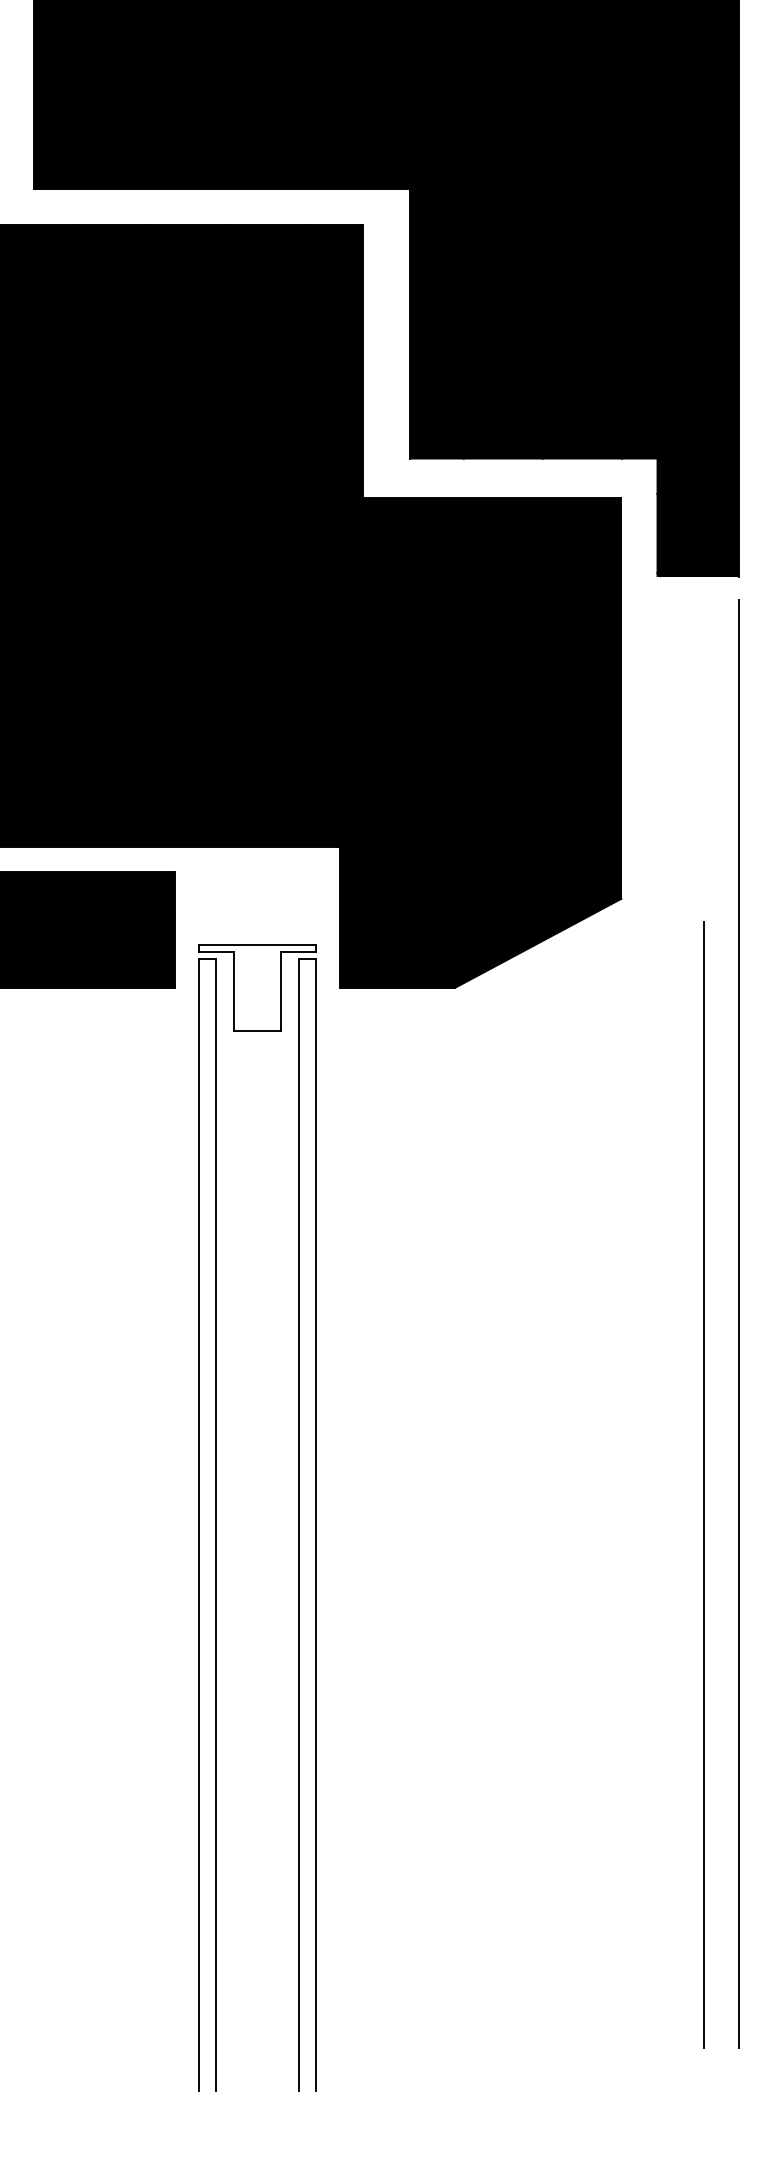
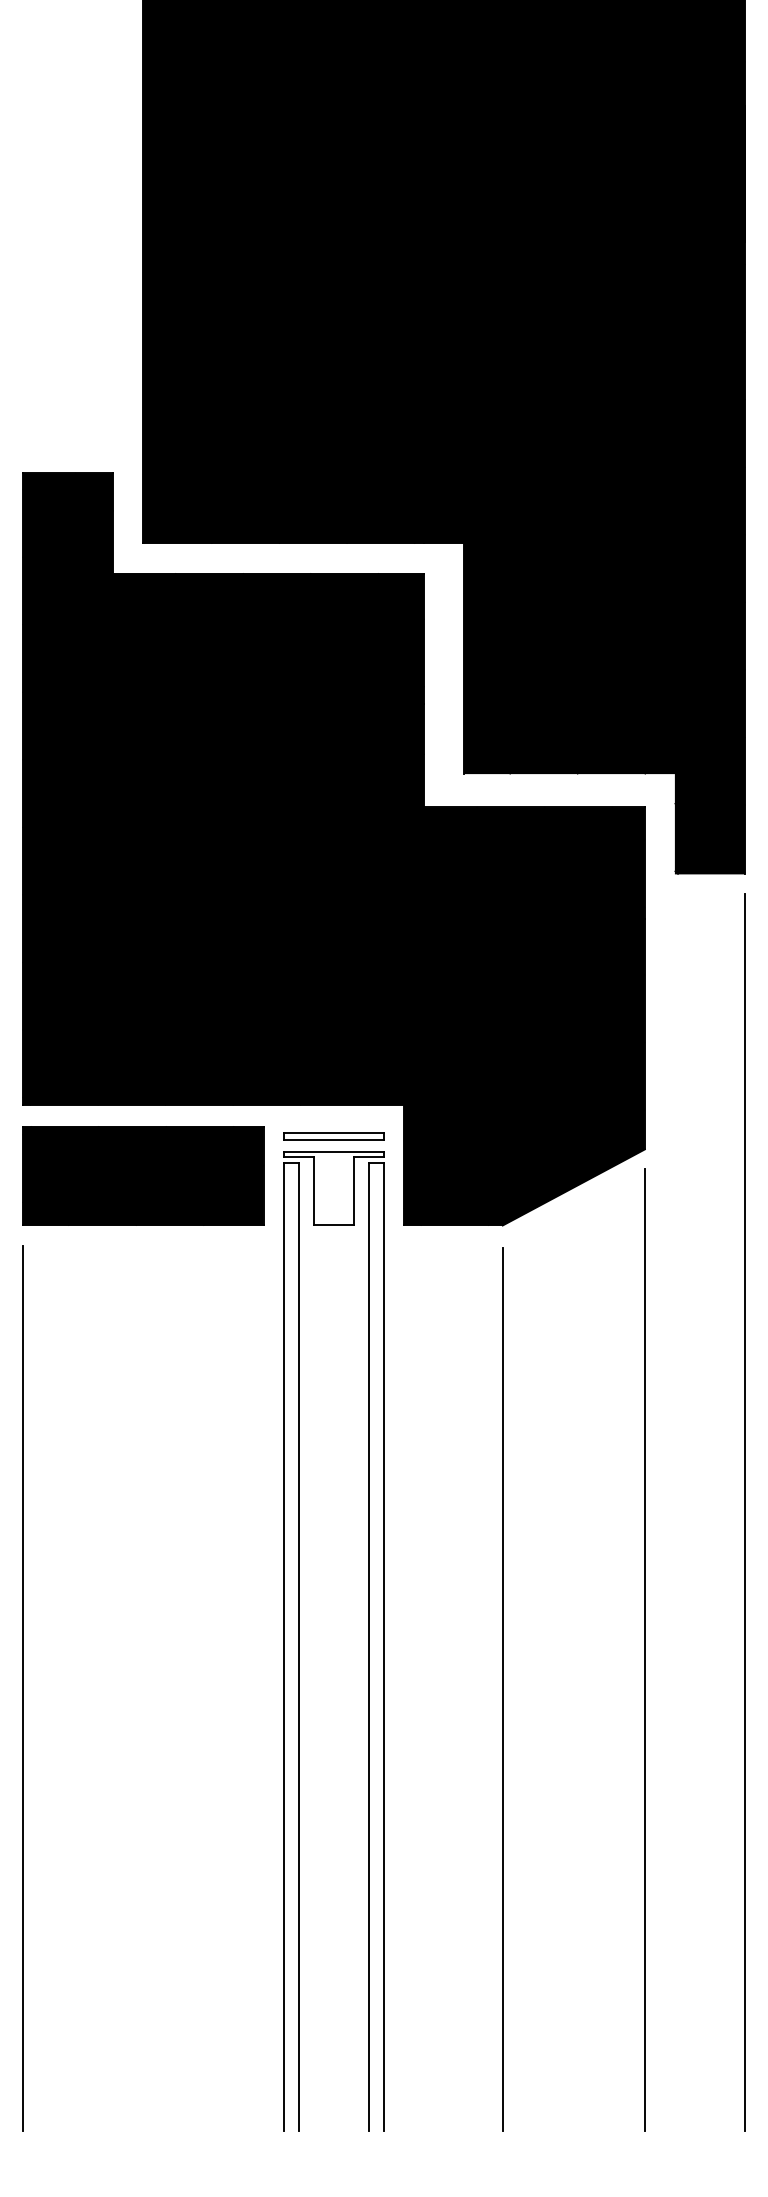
part: (256, 883) -> (333, 1136), added
line: (704, 1484) -> (644, 1649), moved
part: (217, 1518) -> (299, 1641), moved
line: (454, 1530) -> (502, 1689), added

